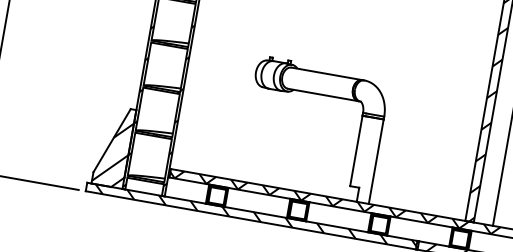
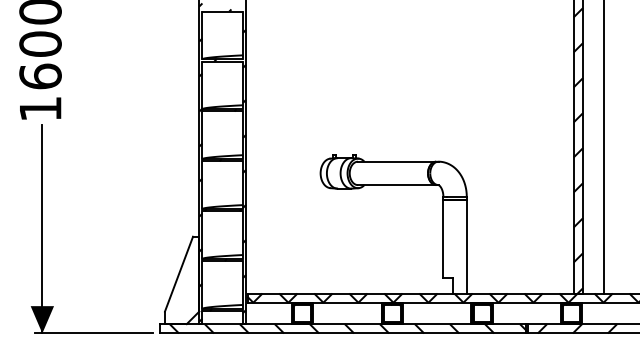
hatch: (112, 152) -> (181, 286), removed

